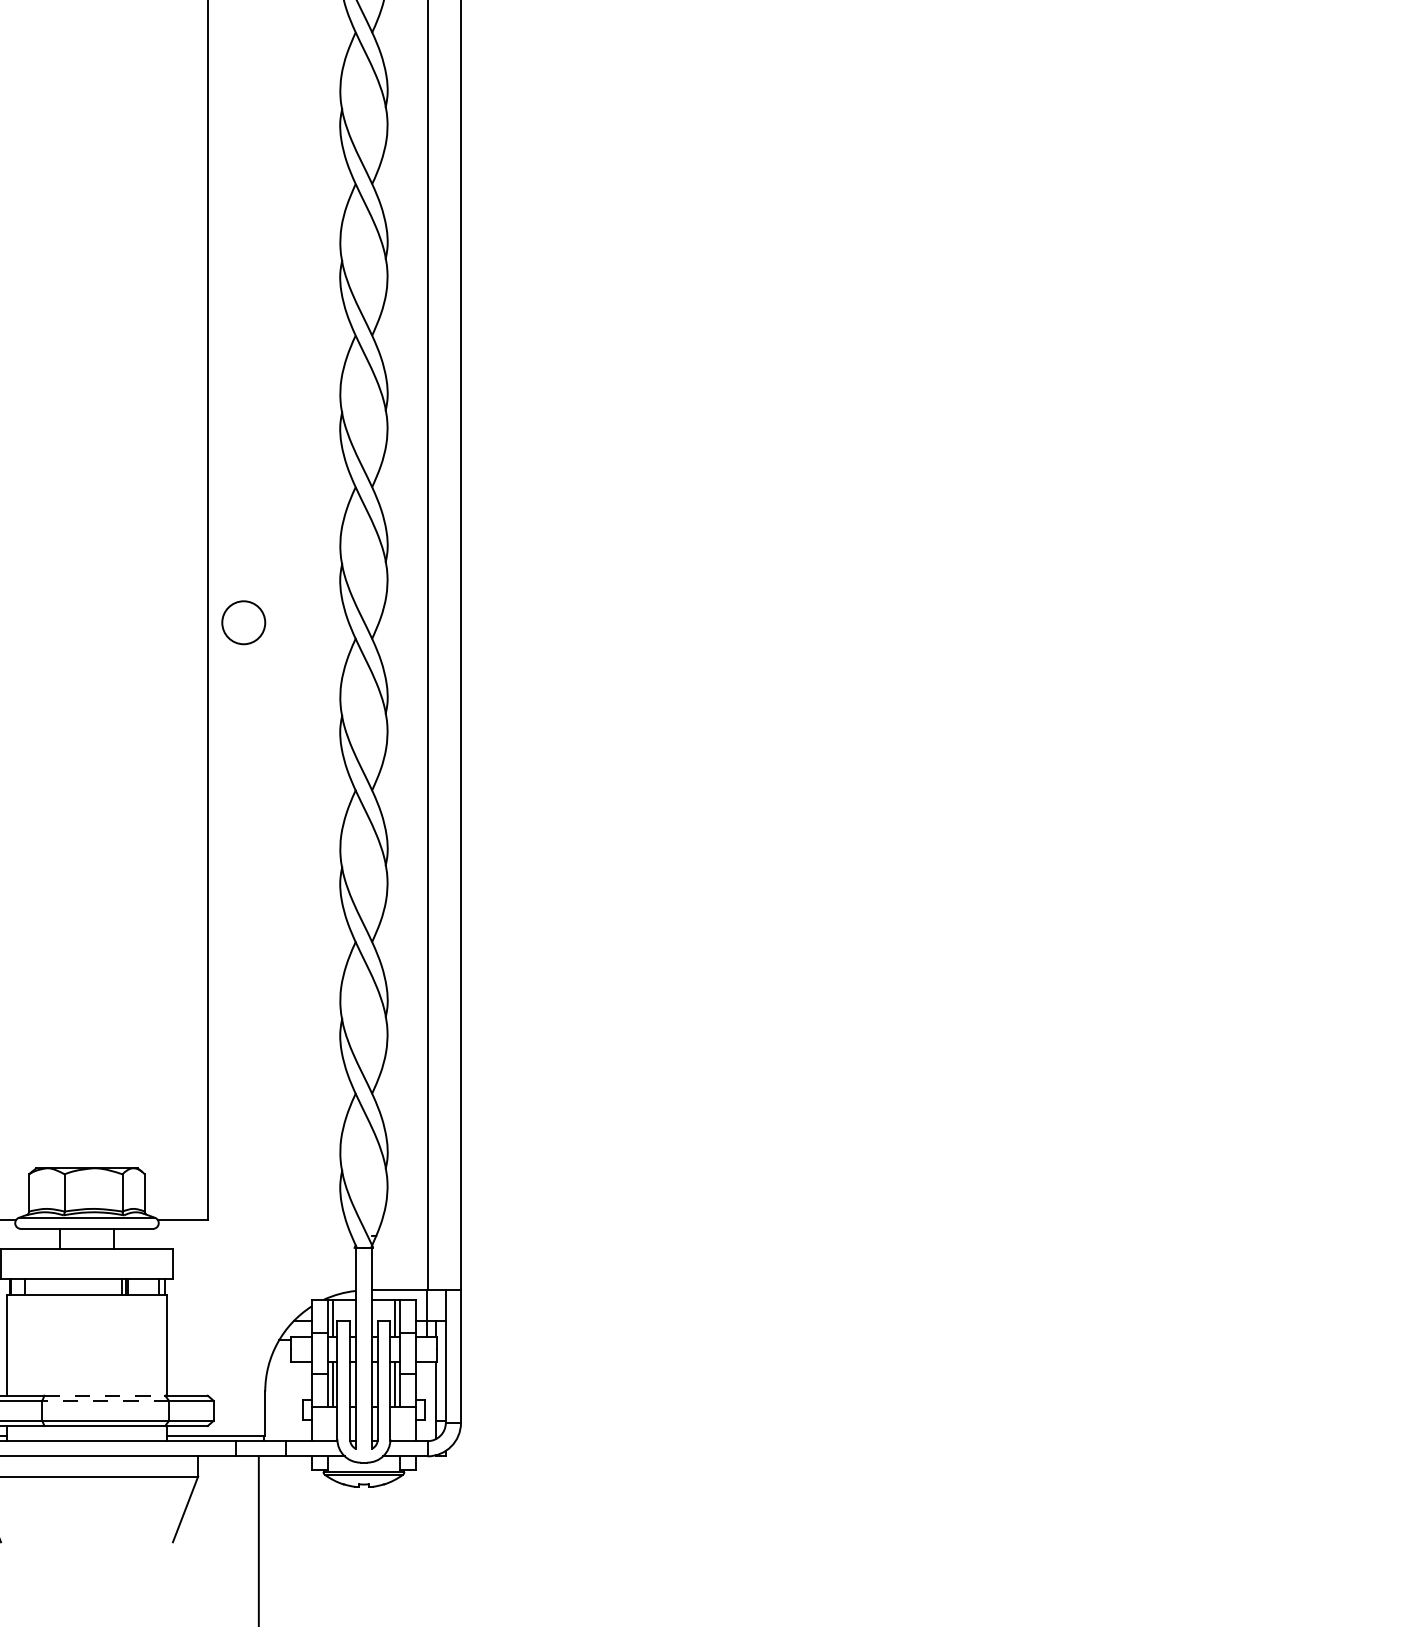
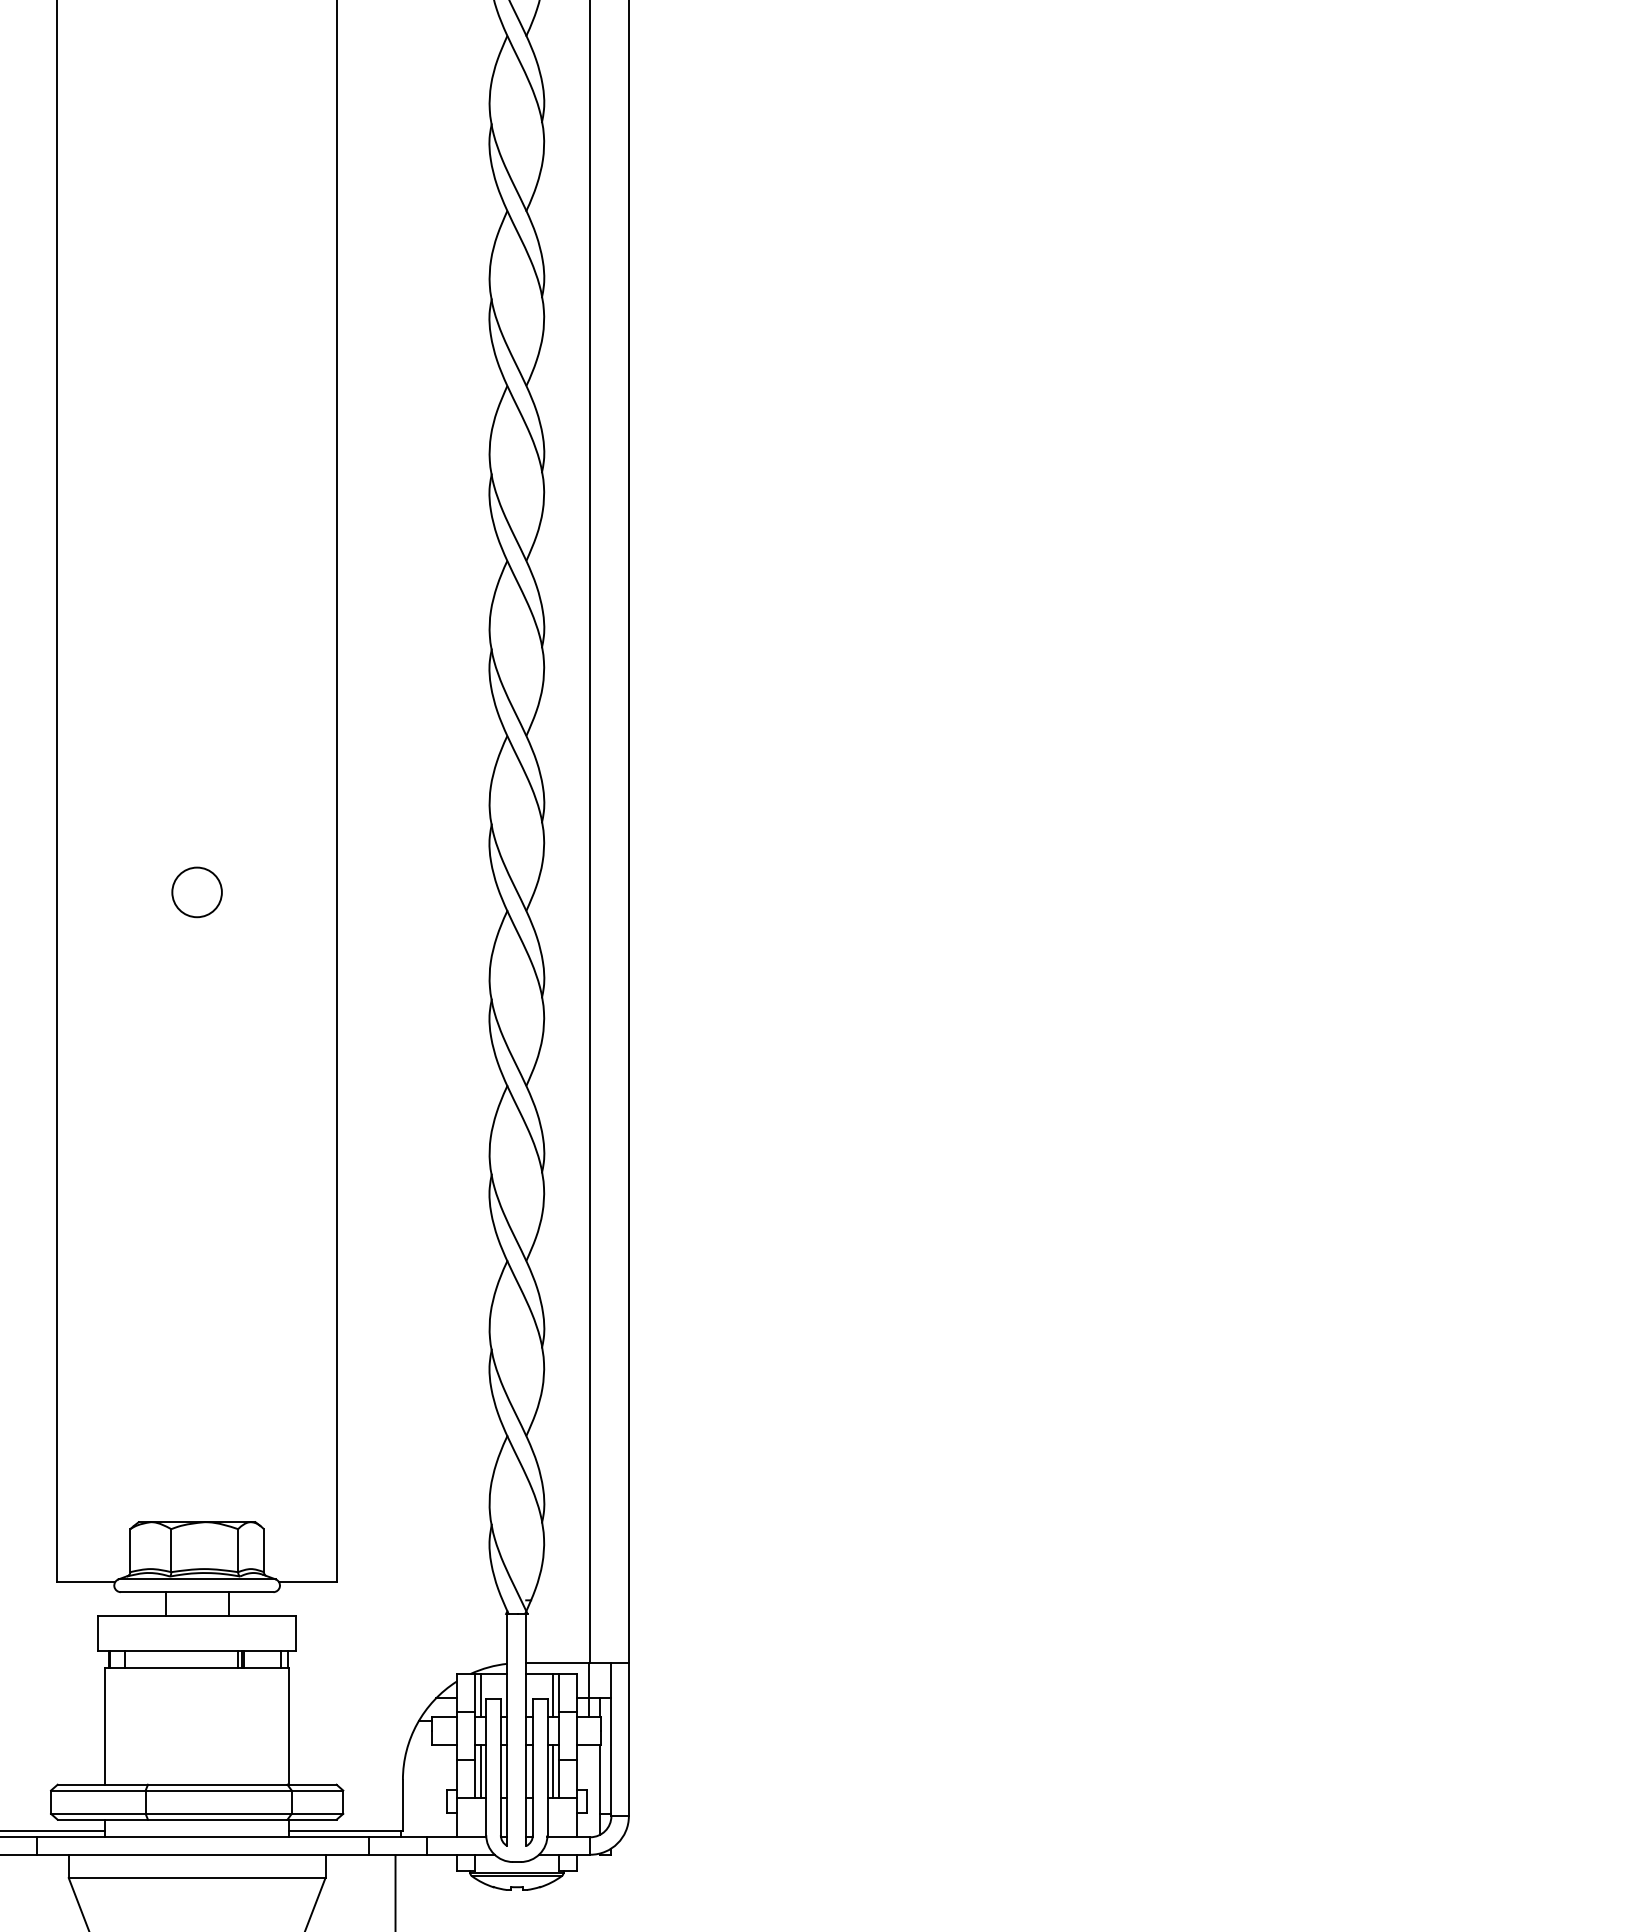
circle: (243, 622) -> (196, 892), moved
line: (104, 1395) -> (217, 1784), dashed -> solid
line: (105, 1400) -> (218, 1790), dashed -> solid

